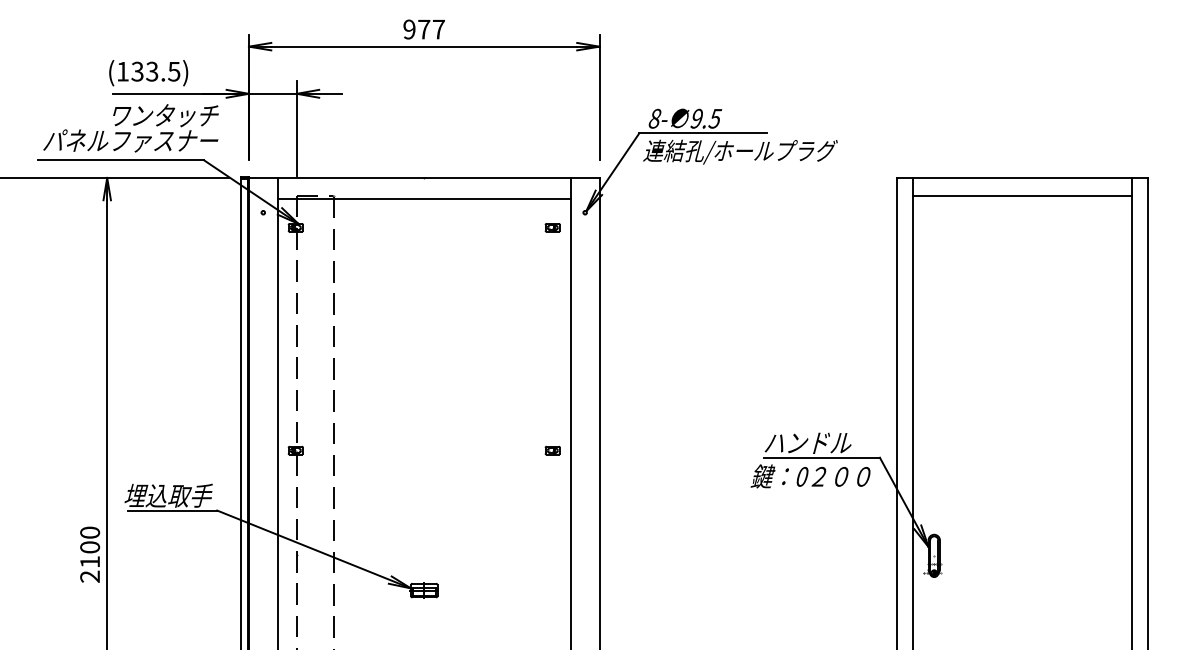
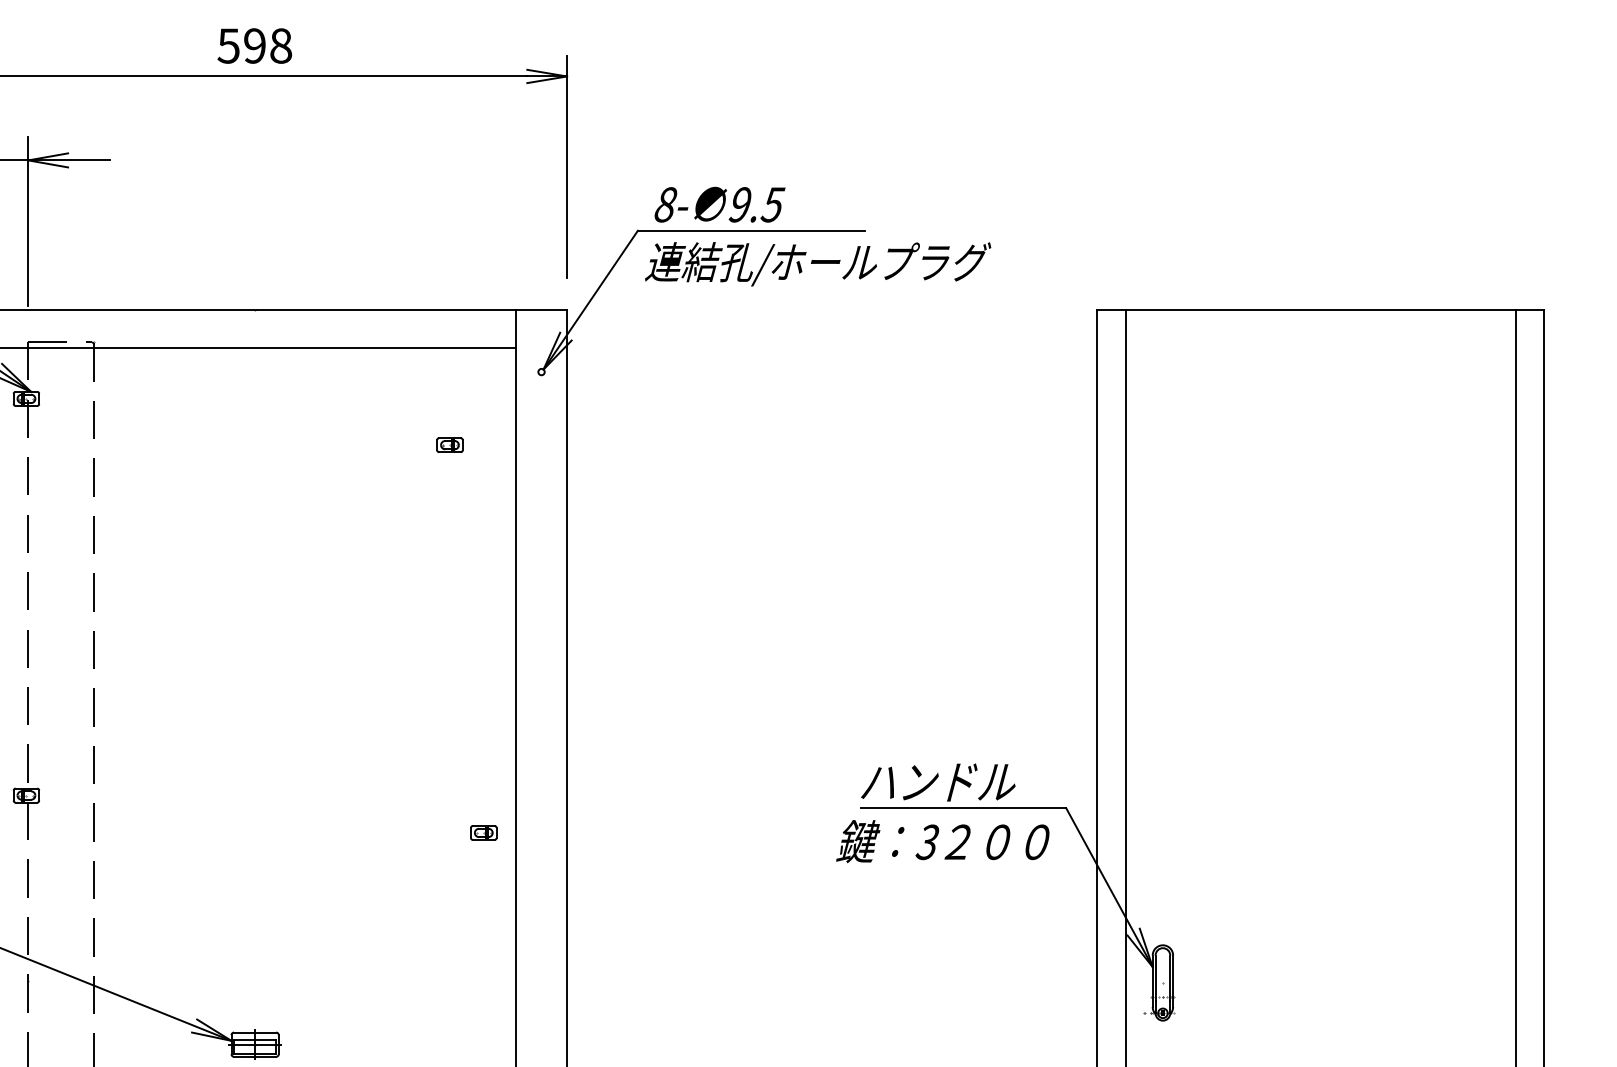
text: (423, 29) -> (253, 45), 977 -> 598
line: (1022, 195) -> (1320, 341), removed
part: (552, 227) -> (449, 444), moved
part: (552, 450) -> (483, 832), moved
text: (801, 476) -> (926, 841), 0 -> 3

